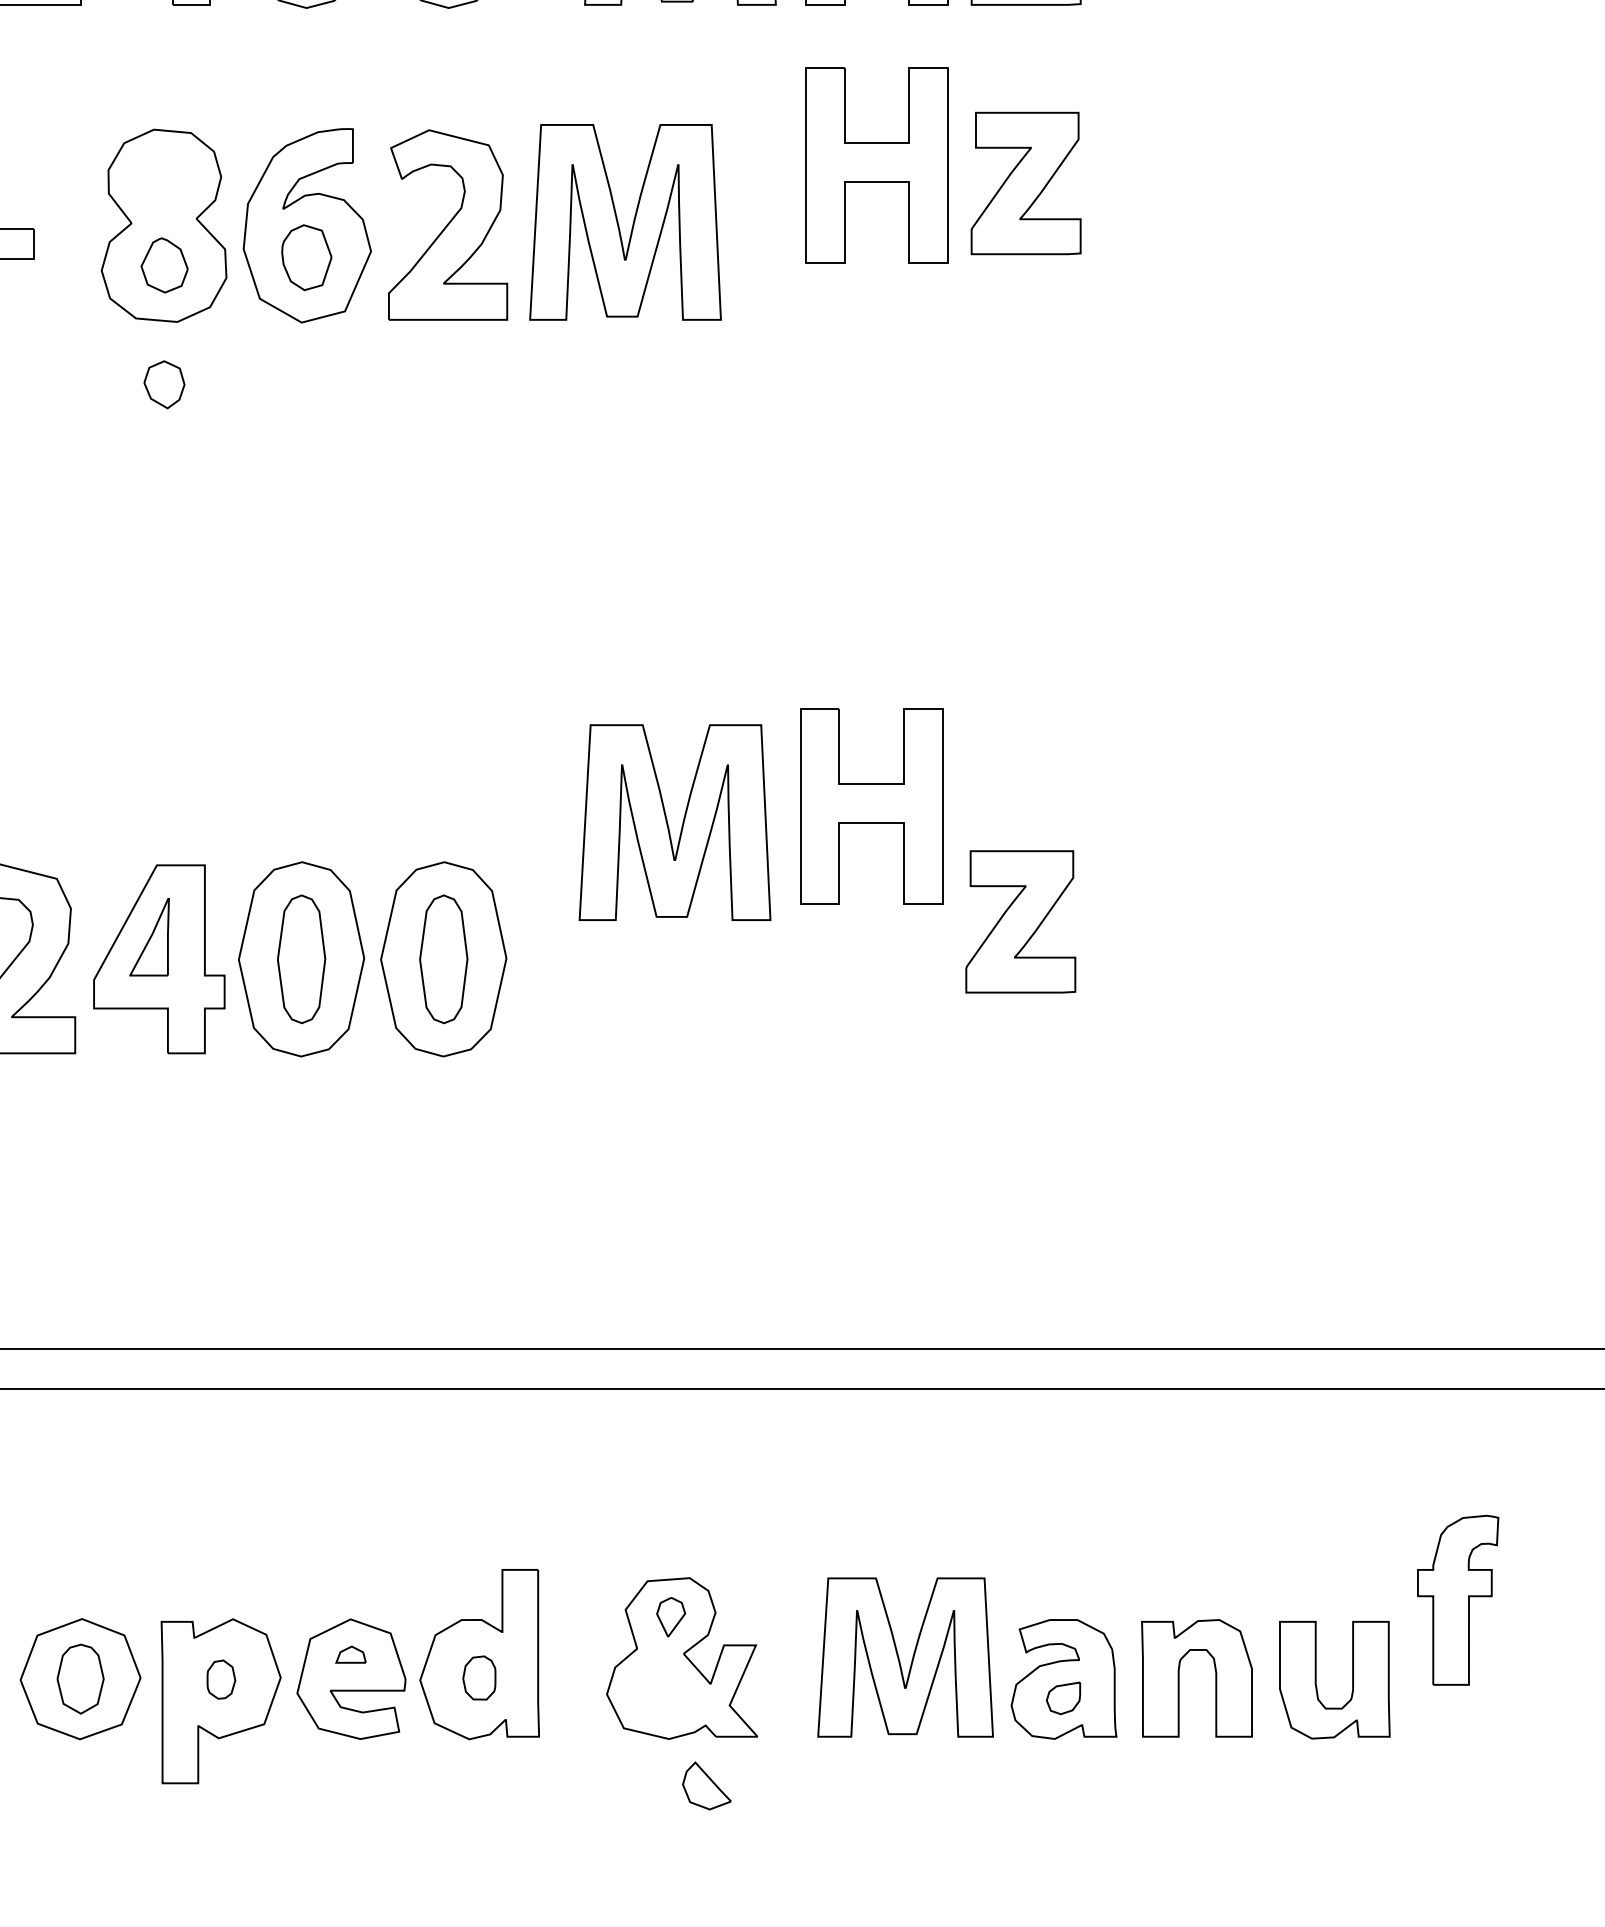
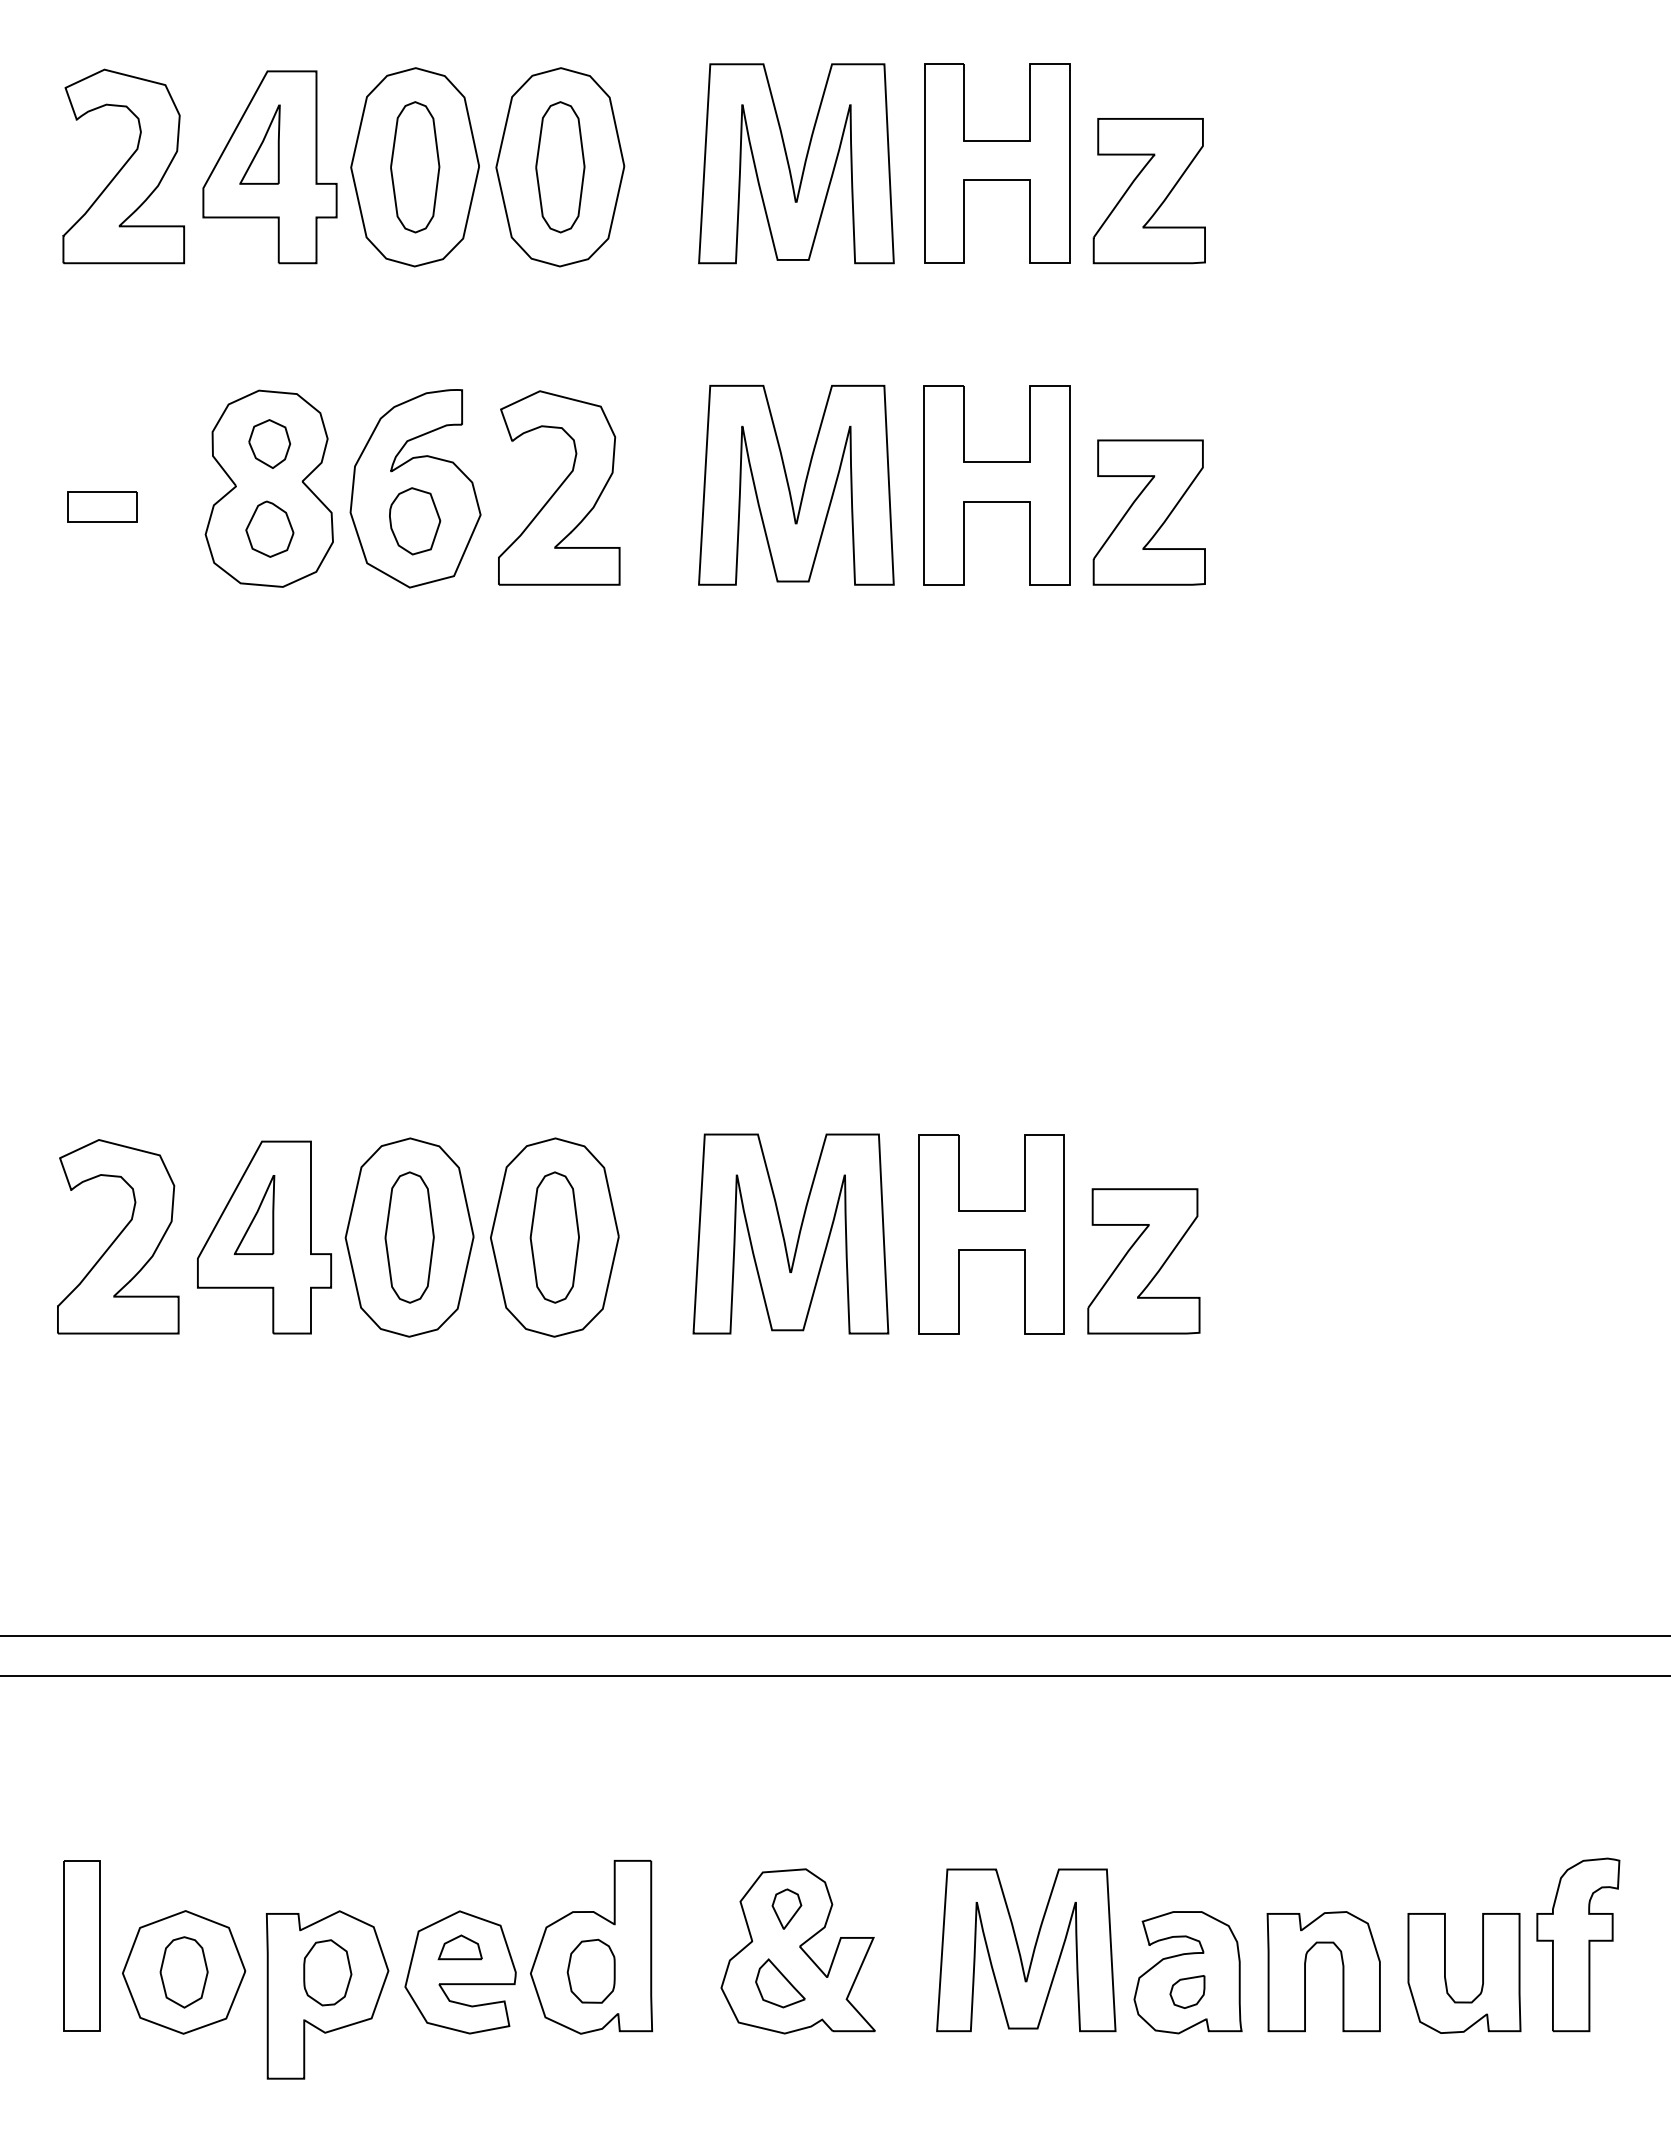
part: (876, 165) -> (996, 485), moved
part: (1025, 183) -> (1148, 512), moved
part: (618, 222) -> (789, 485), moved
part: (164, 384) -> (269, 443), moved
part: (871, 807) -> (991, 1234), moved
part: (668, 825) -> (784, 1236), moved
part: (1020, 922) -> (1143, 1261), moved
part: (1458, 1599) -> (1578, 1944), moved
part: (350, 1654) -> (459, 1947), size x1.43
part: (478, 1677) -> (590, 1970), size x1.43
part: (221, 1679) -> (327, 1972), size x1.67
part: (706, 1786) -> (780, 1983), moved

